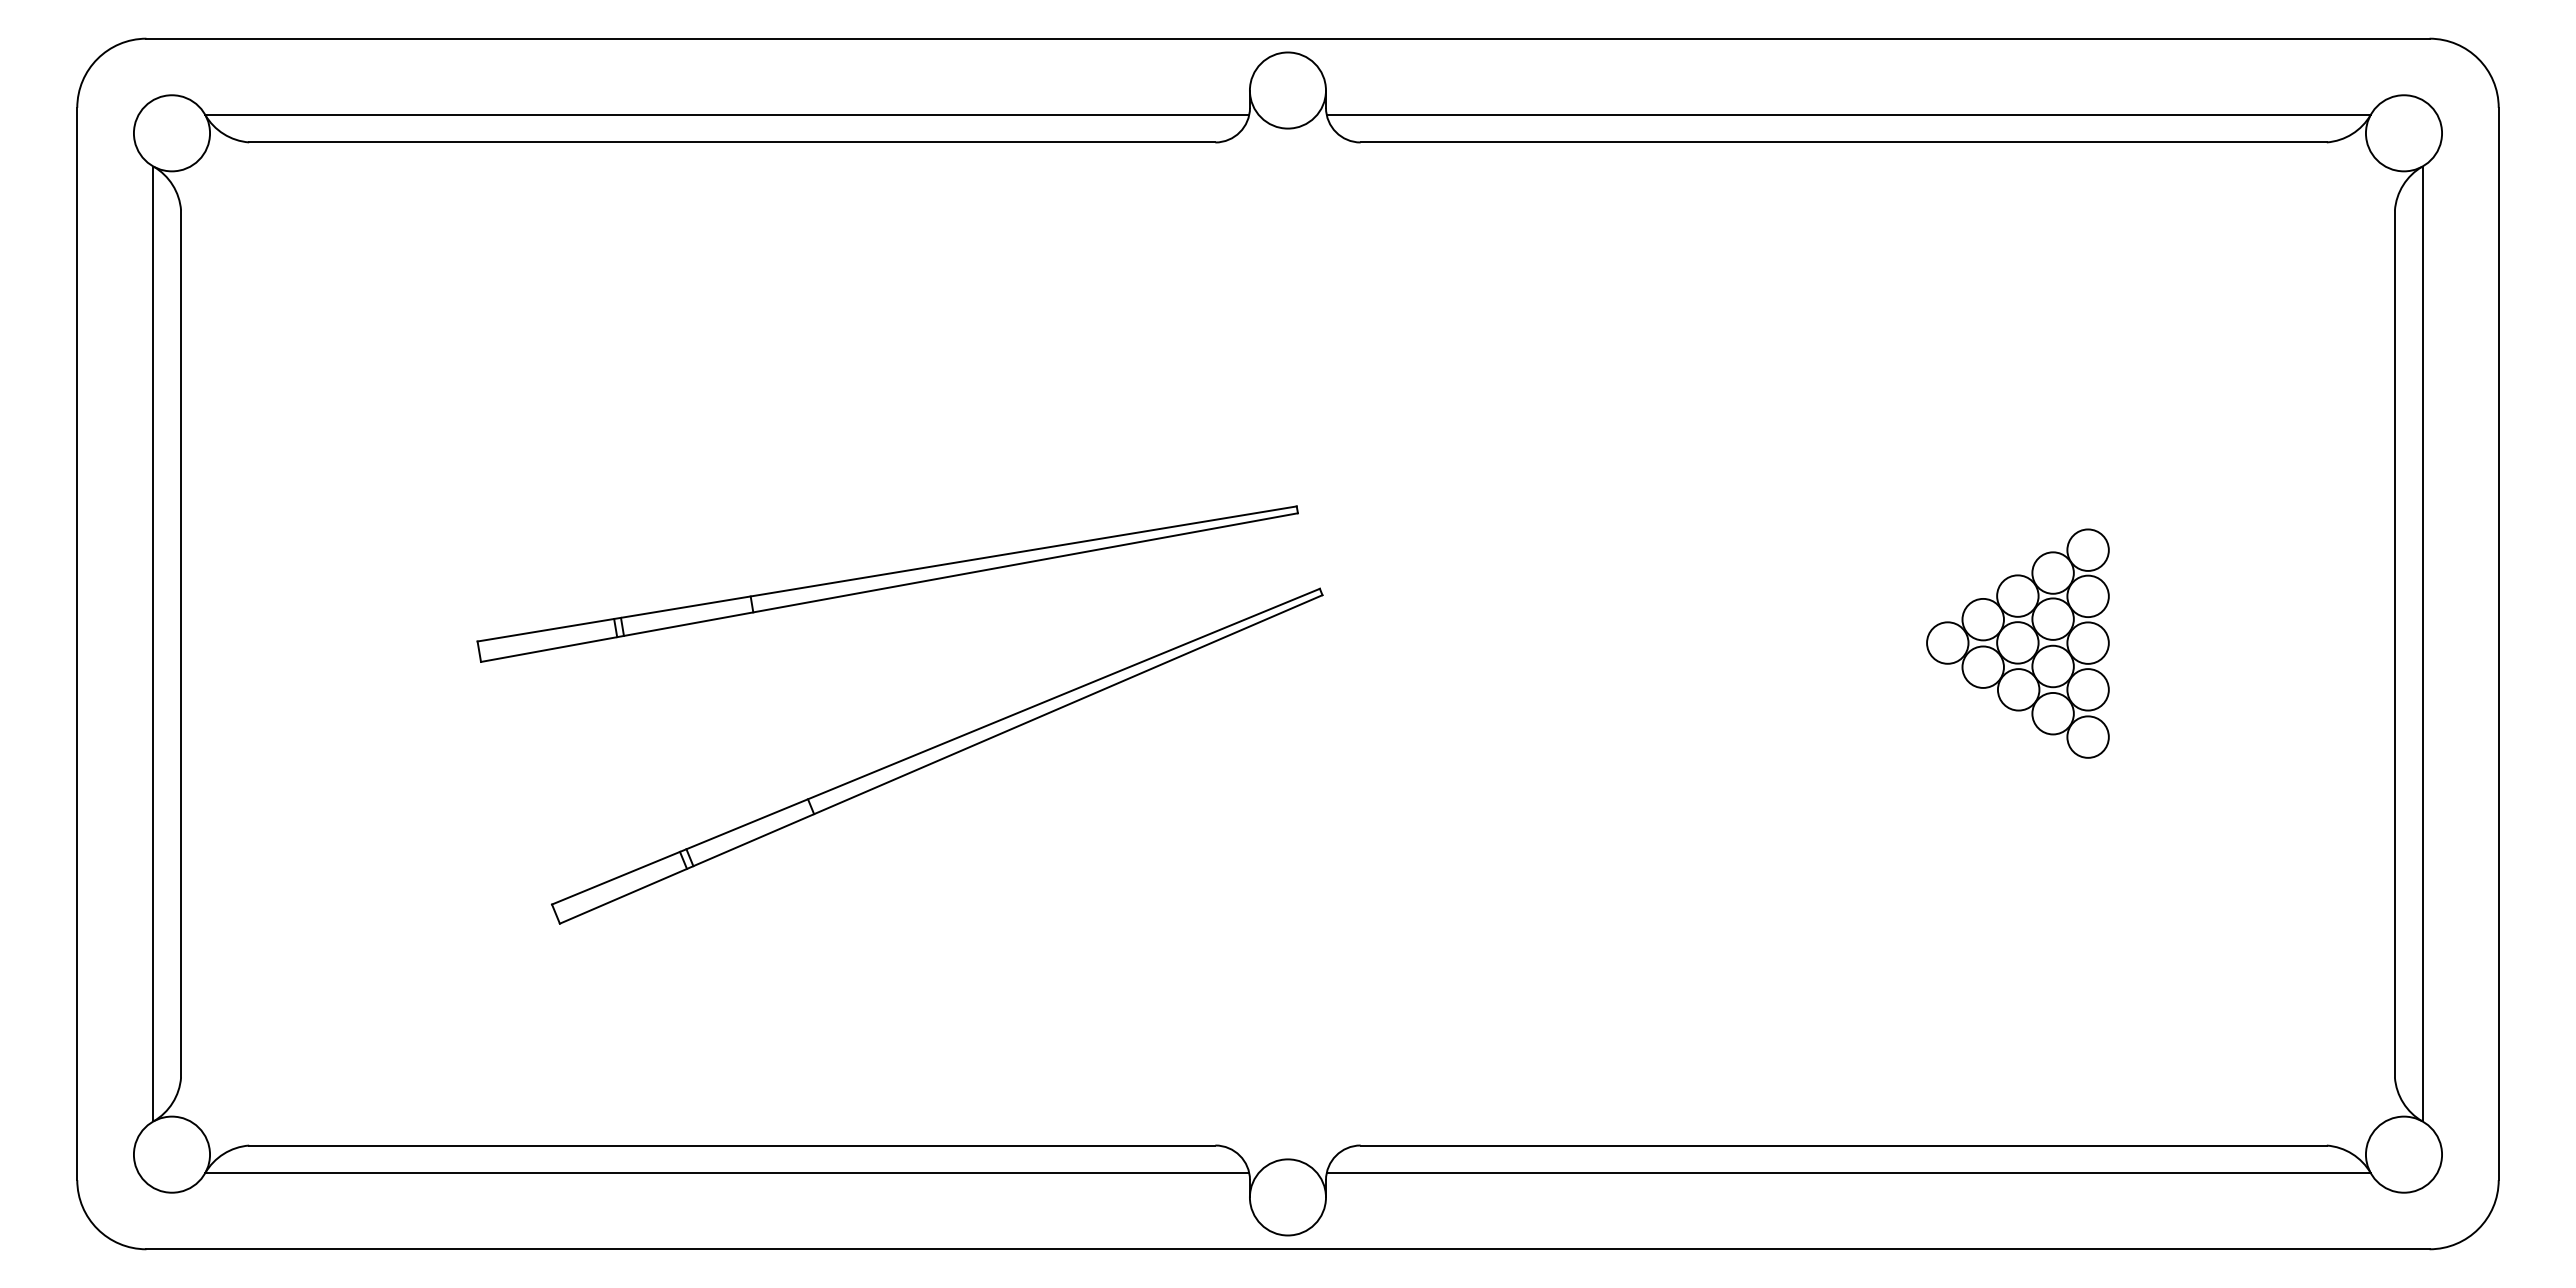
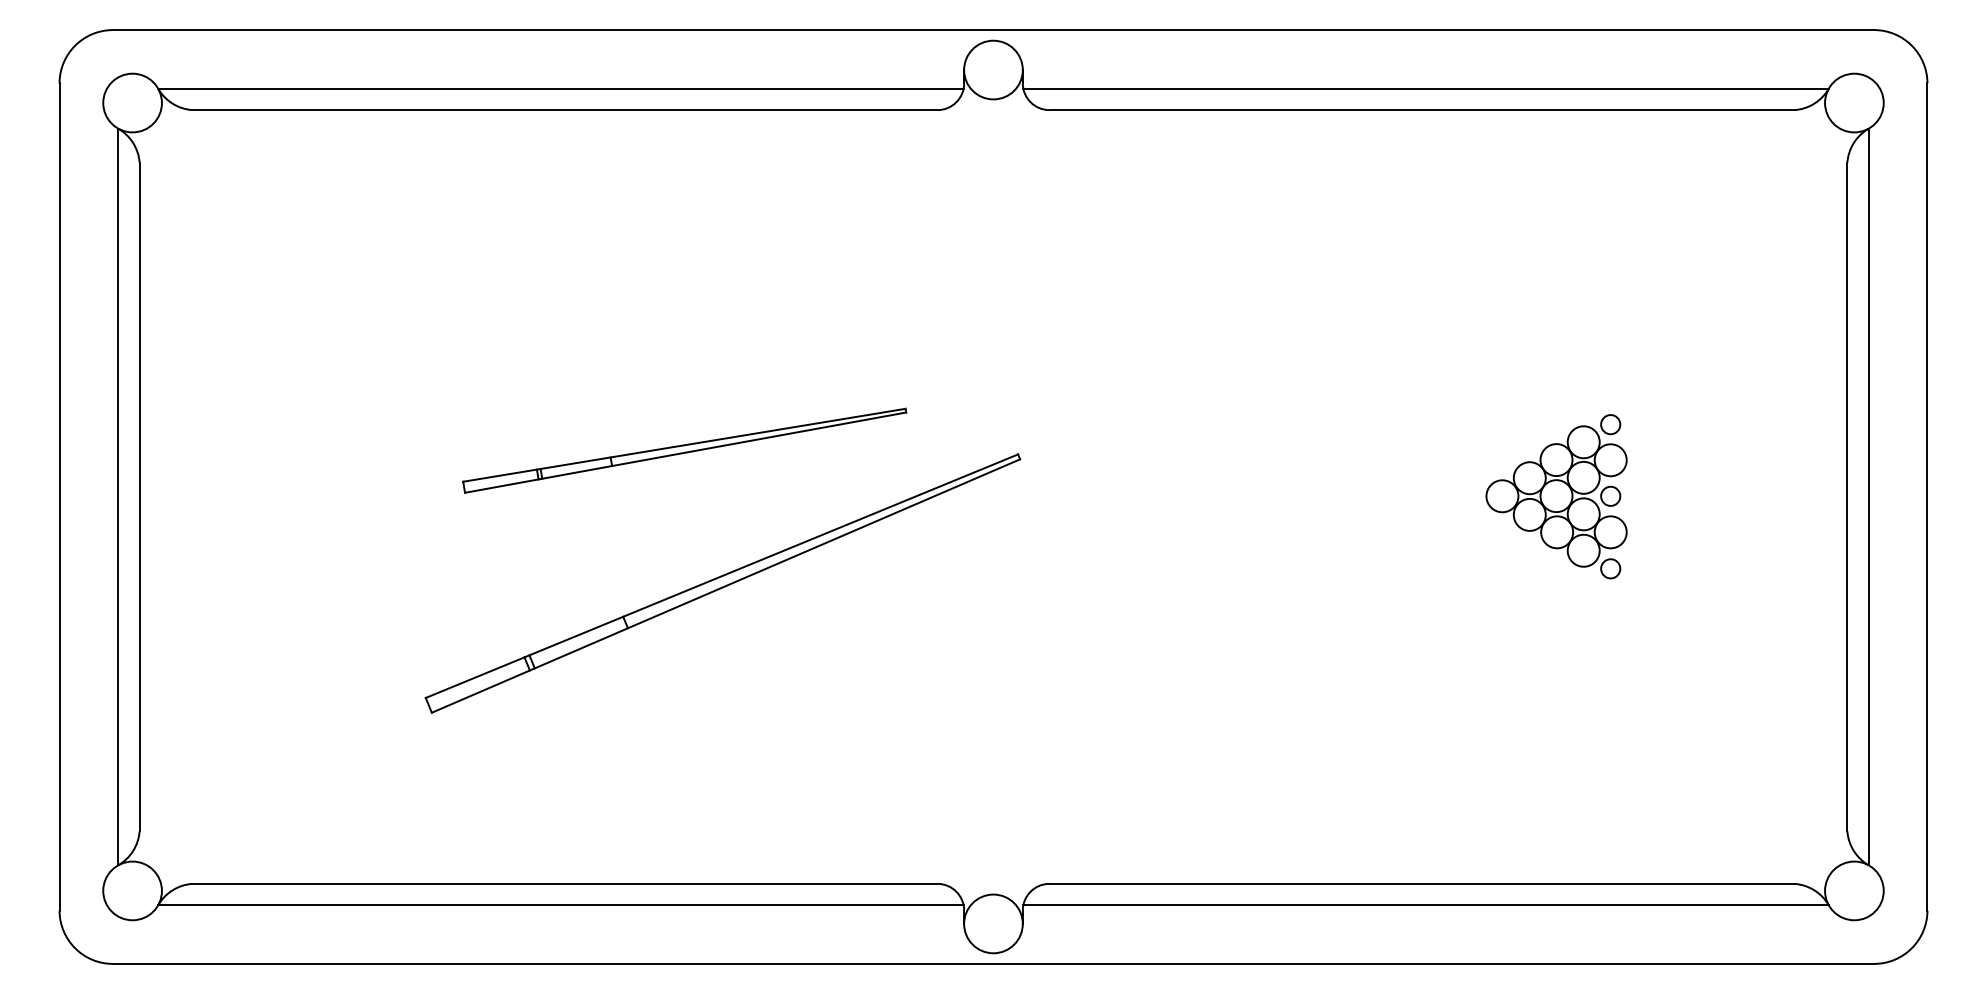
circle: (2087, 549) -> (1610, 424), size x0.6
part: (887, 583) -> (684, 450), size x0.7
circle: (2087, 642) -> (1610, 495), size x0.6
circle: (2087, 736) -> (1610, 568), size x0.6

